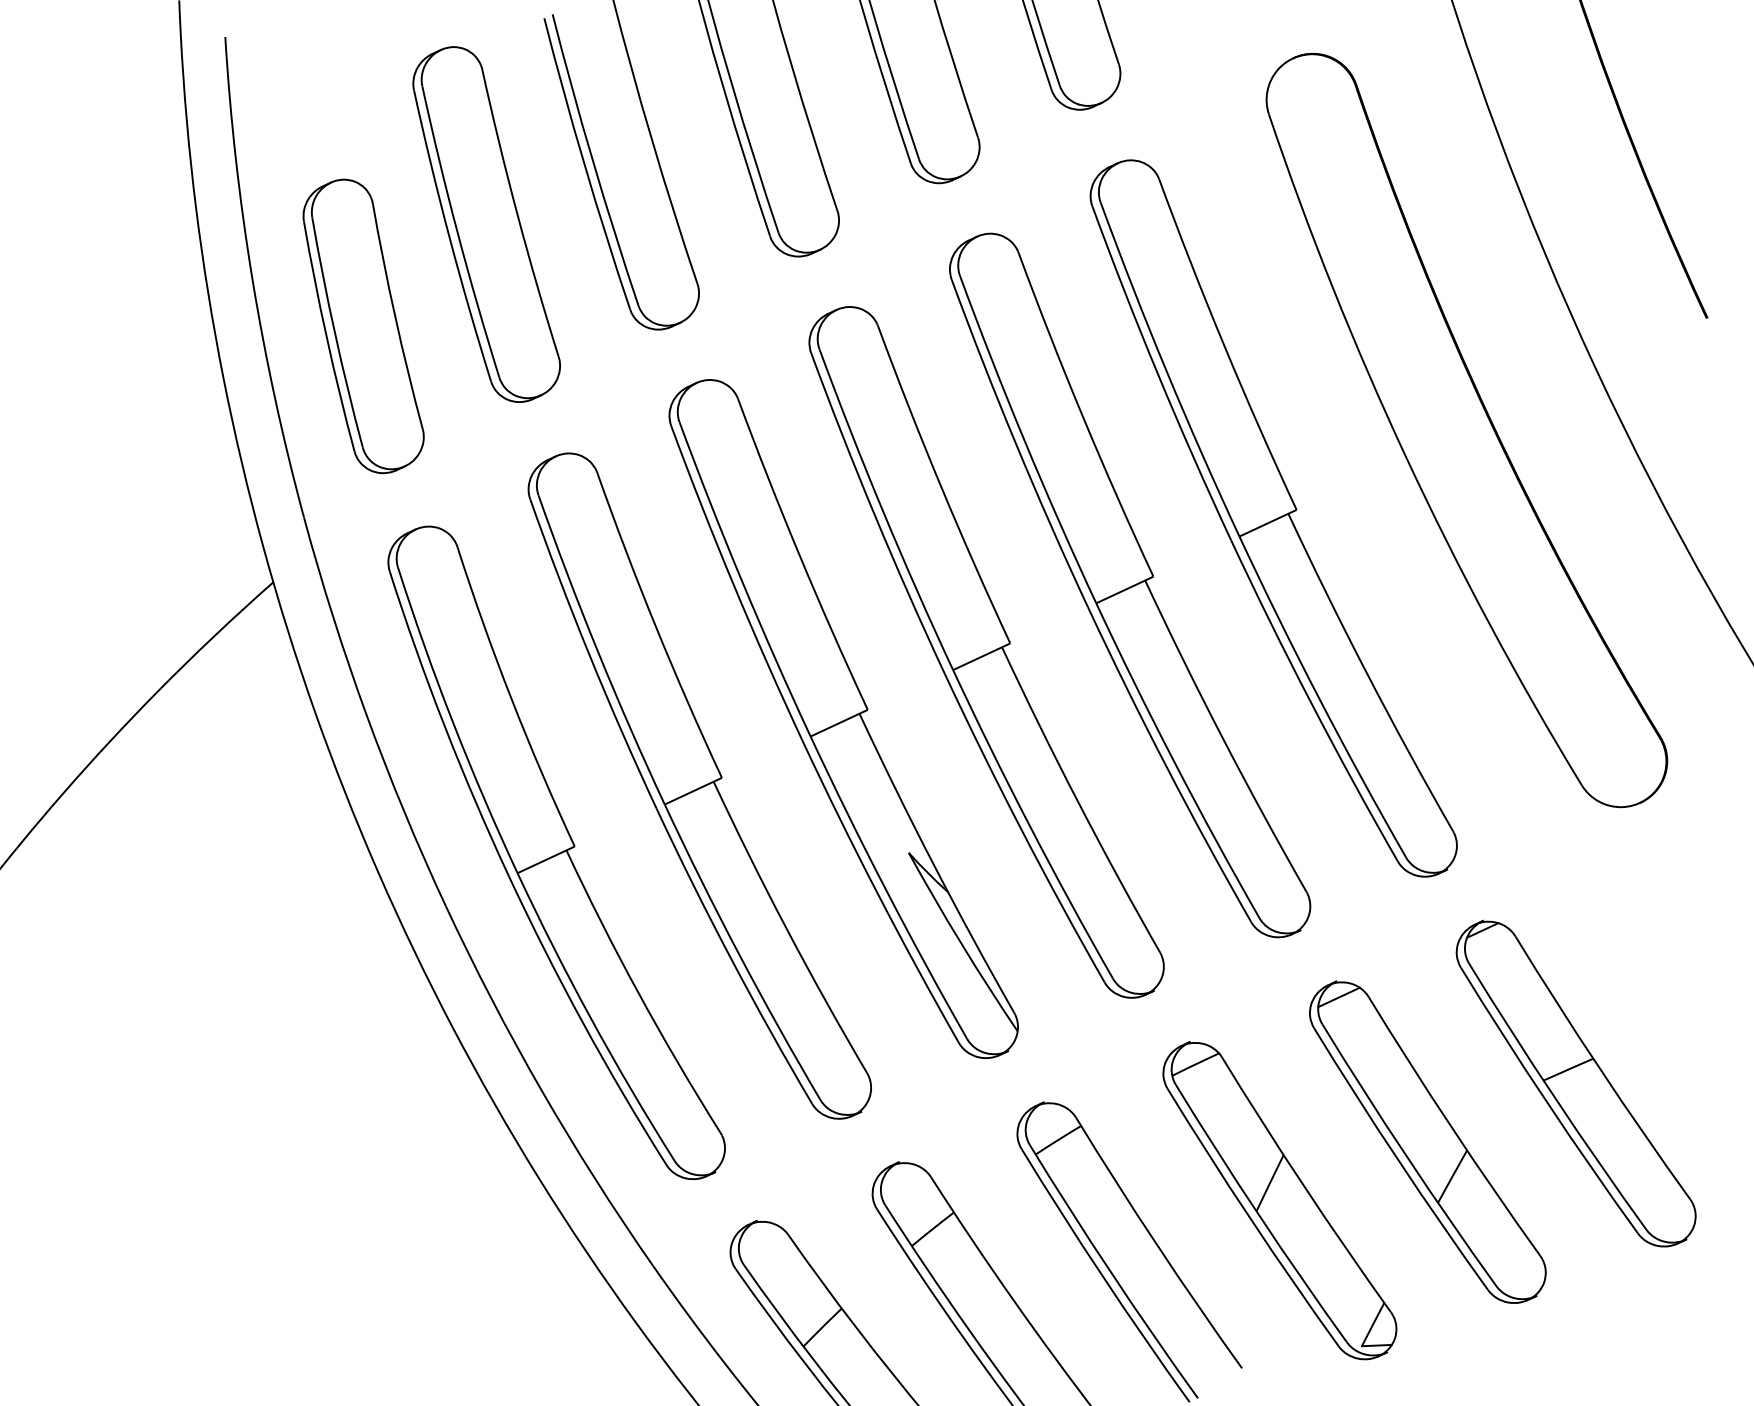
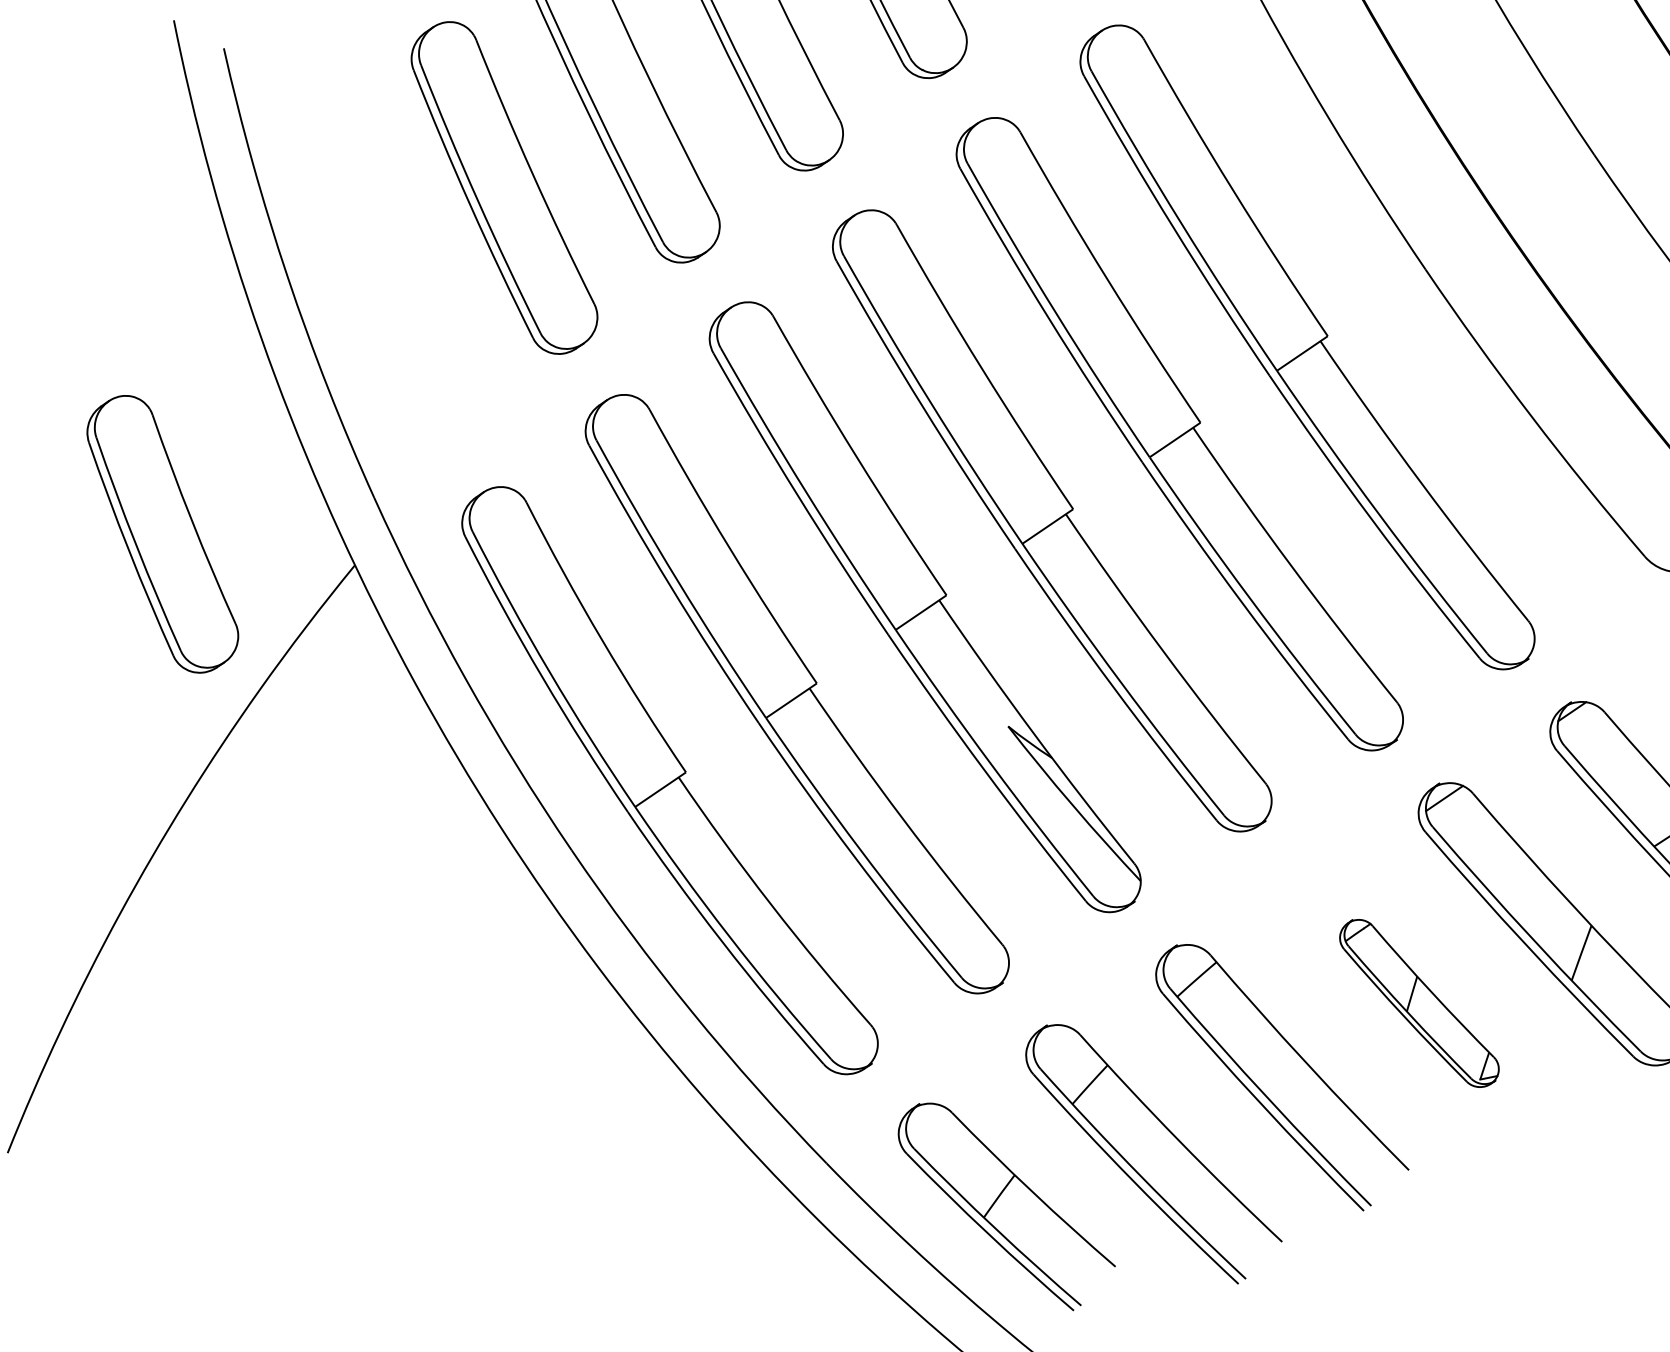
part: (363, 326) -> (162, 534), moved
part: (1279, 1200) -> (1418, 1003), size x0.6

